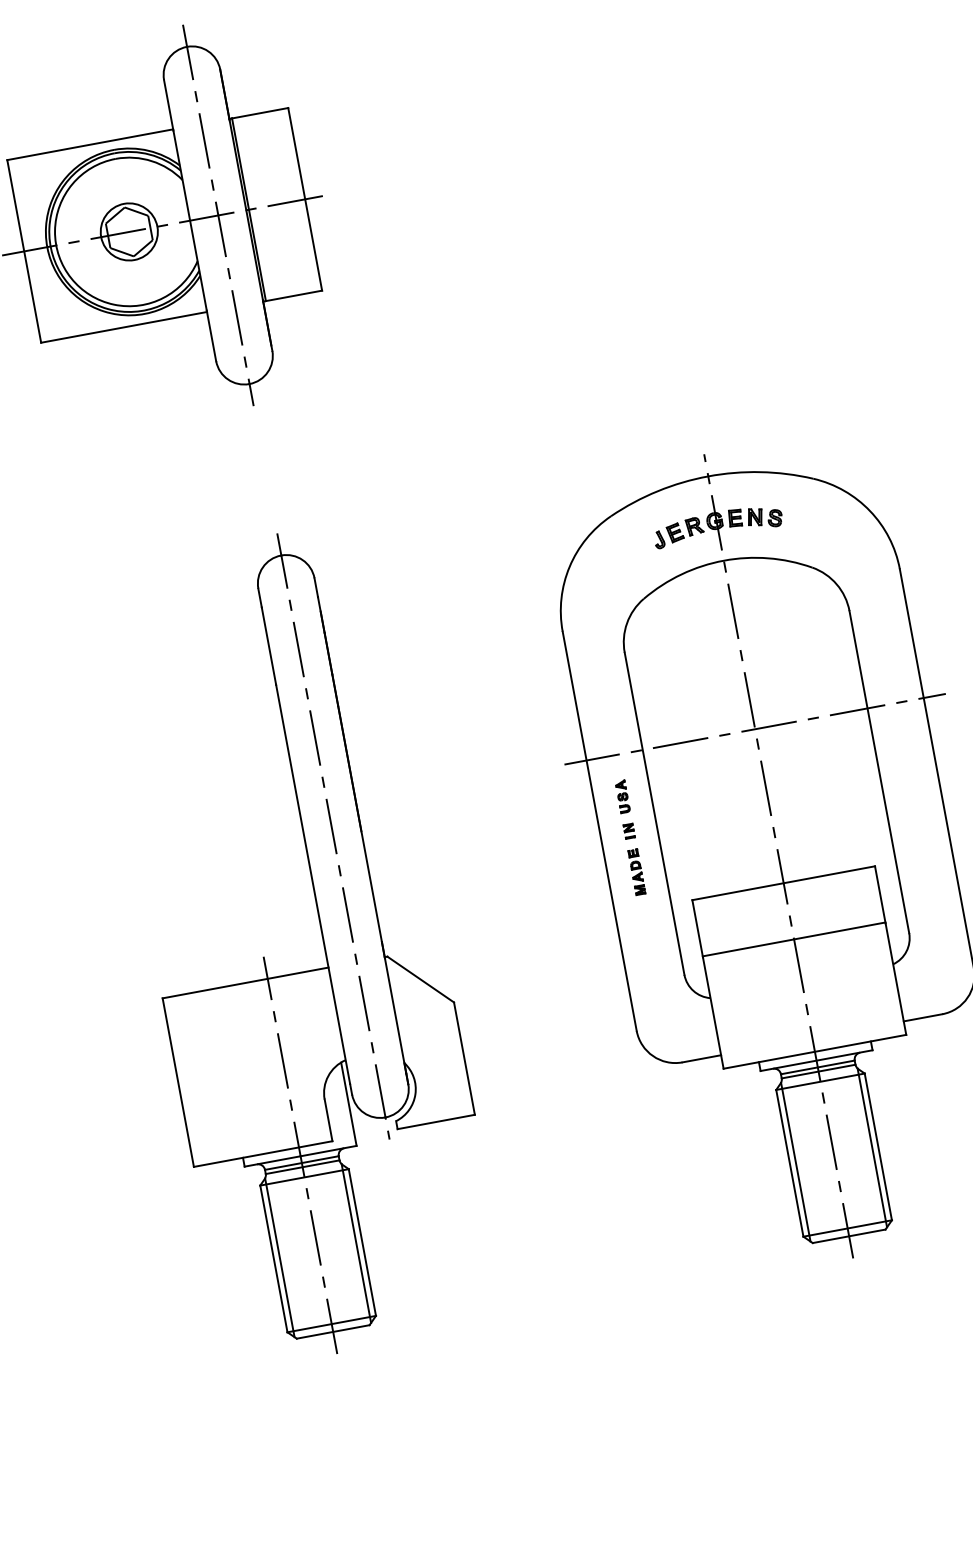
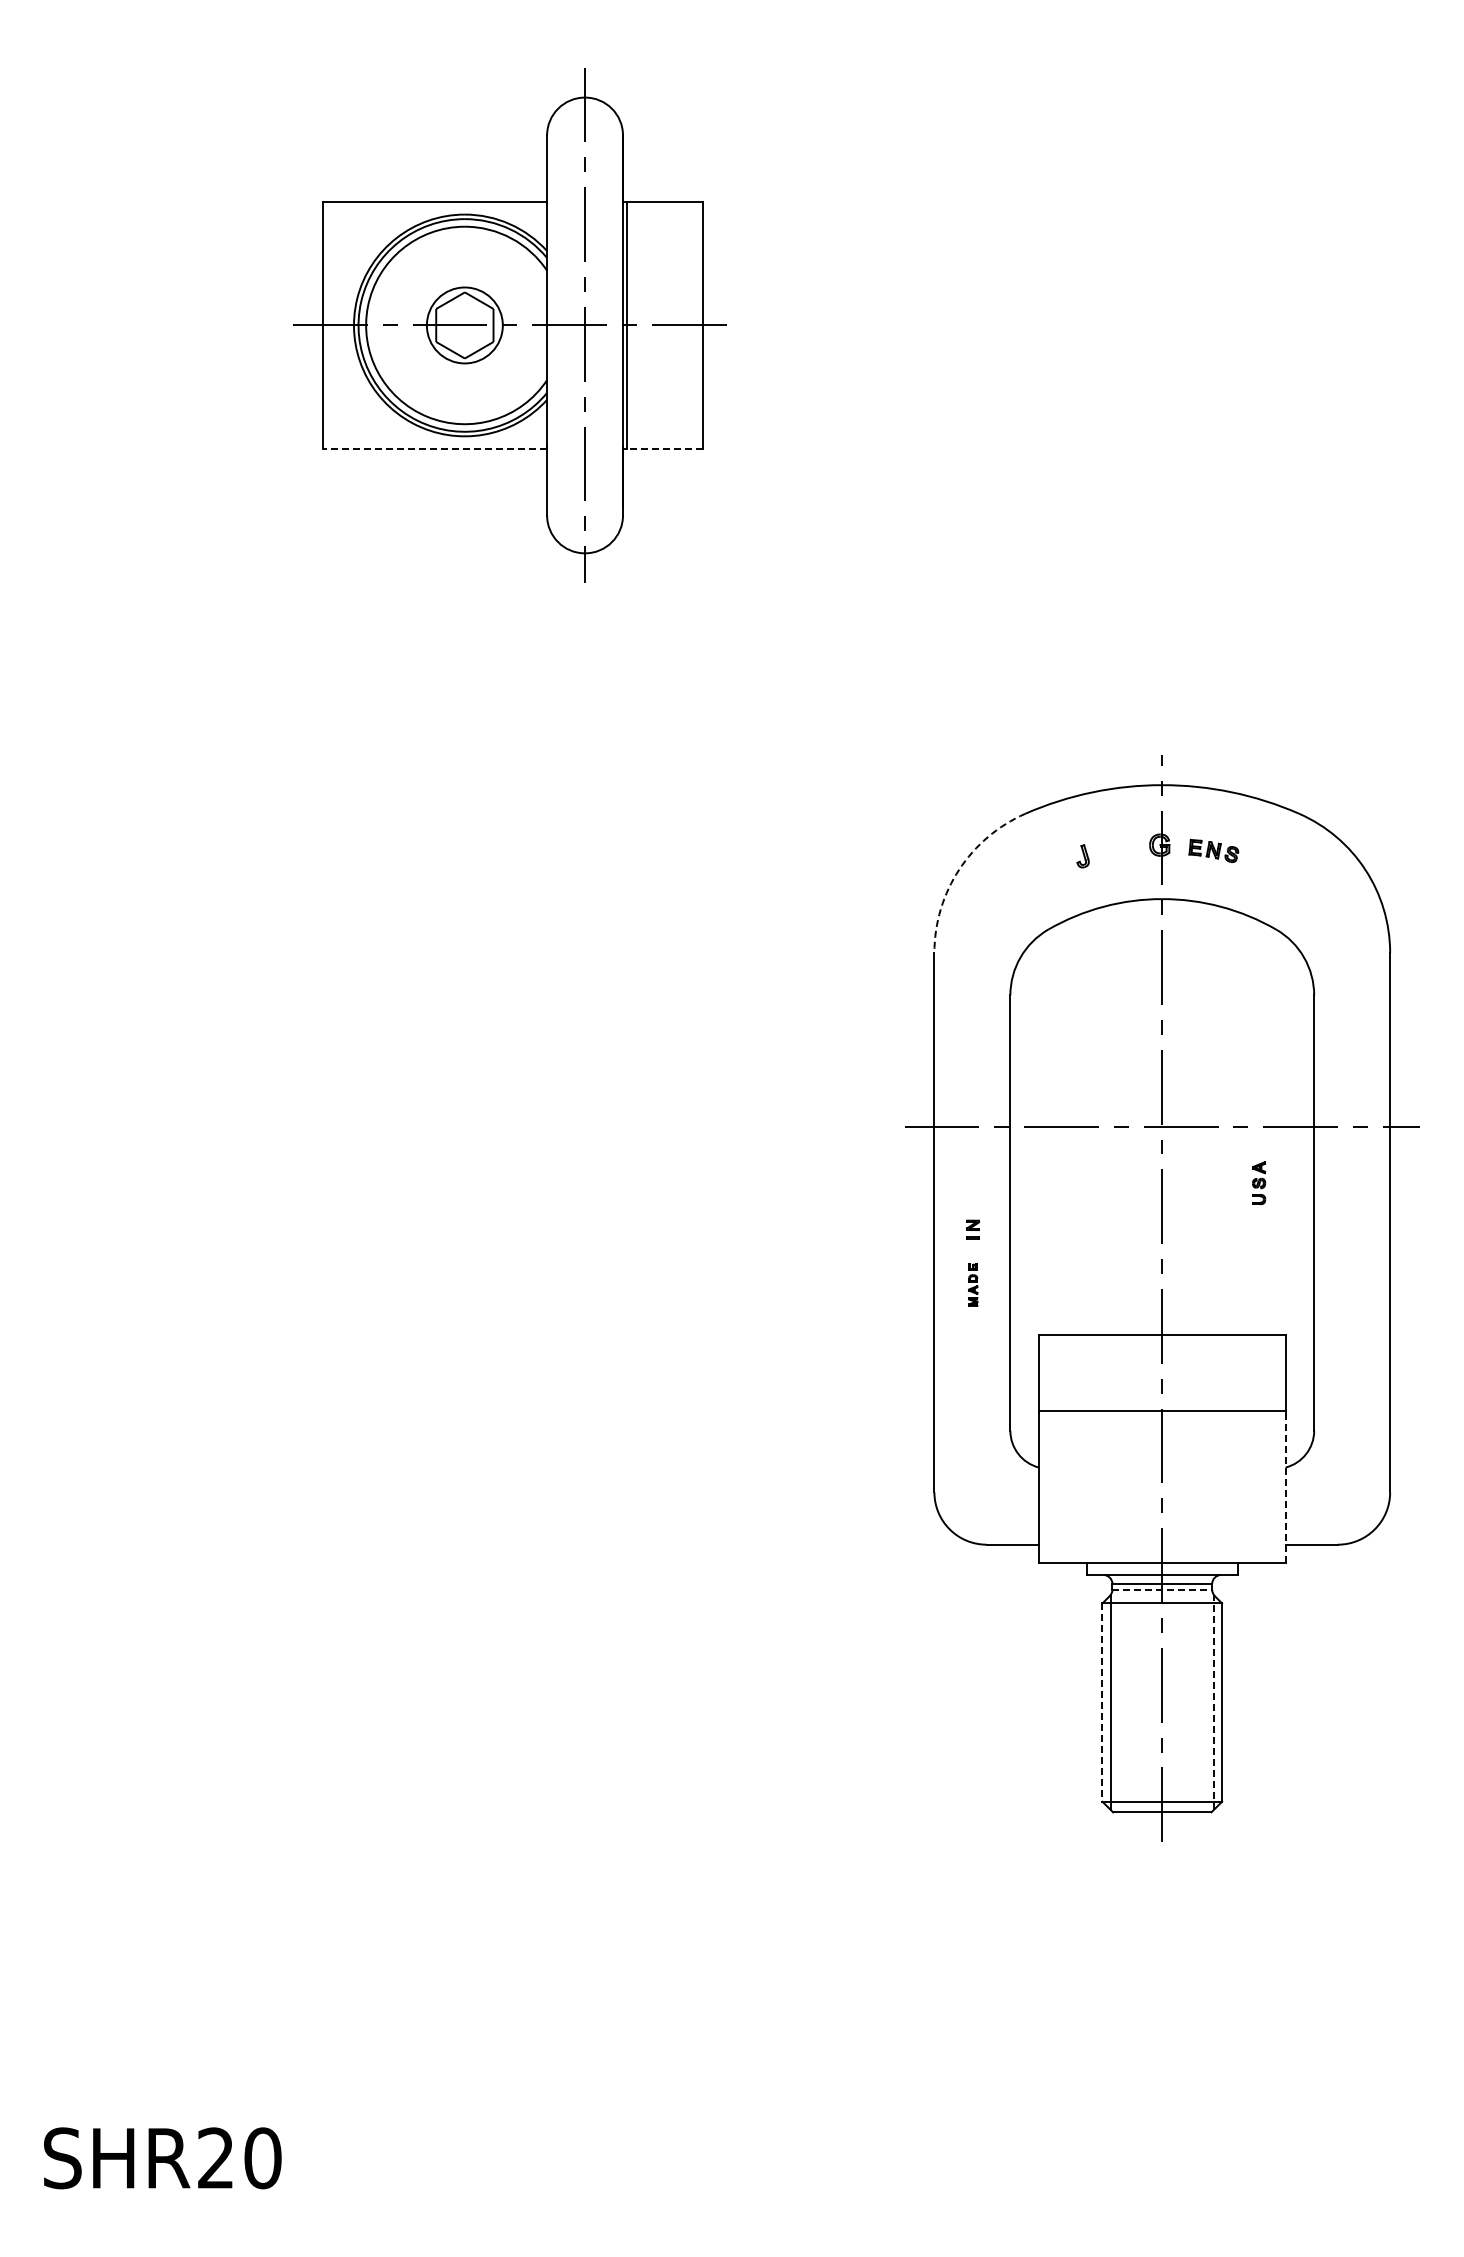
line: (293, 295) -> (664, 448), solid -> dashed
line: (123, 327) -> (434, 448), solid -> dashed
part: (755, 517) -> (1213, 850), size x0.7
part: (684, 530) -> (1118, 849), removed
arc: (569, 566) -> (959, 869), solid -> dashed
part: (623, 796) -> (1259, 1183), moved
part: (637, 871) -> (973, 1284), size x0.7
part: (323, 940) -> (546, 1298), removed
line: (895, 979) -> (1285, 1487), solid -> dashed
line: (818, 1071) -> (1162, 1589), solid -> dashed
line: (872, 1147) -> (1214, 1702), solid -> dashed
line: (789, 1163) -> (1102, 1703), solid -> dashed

